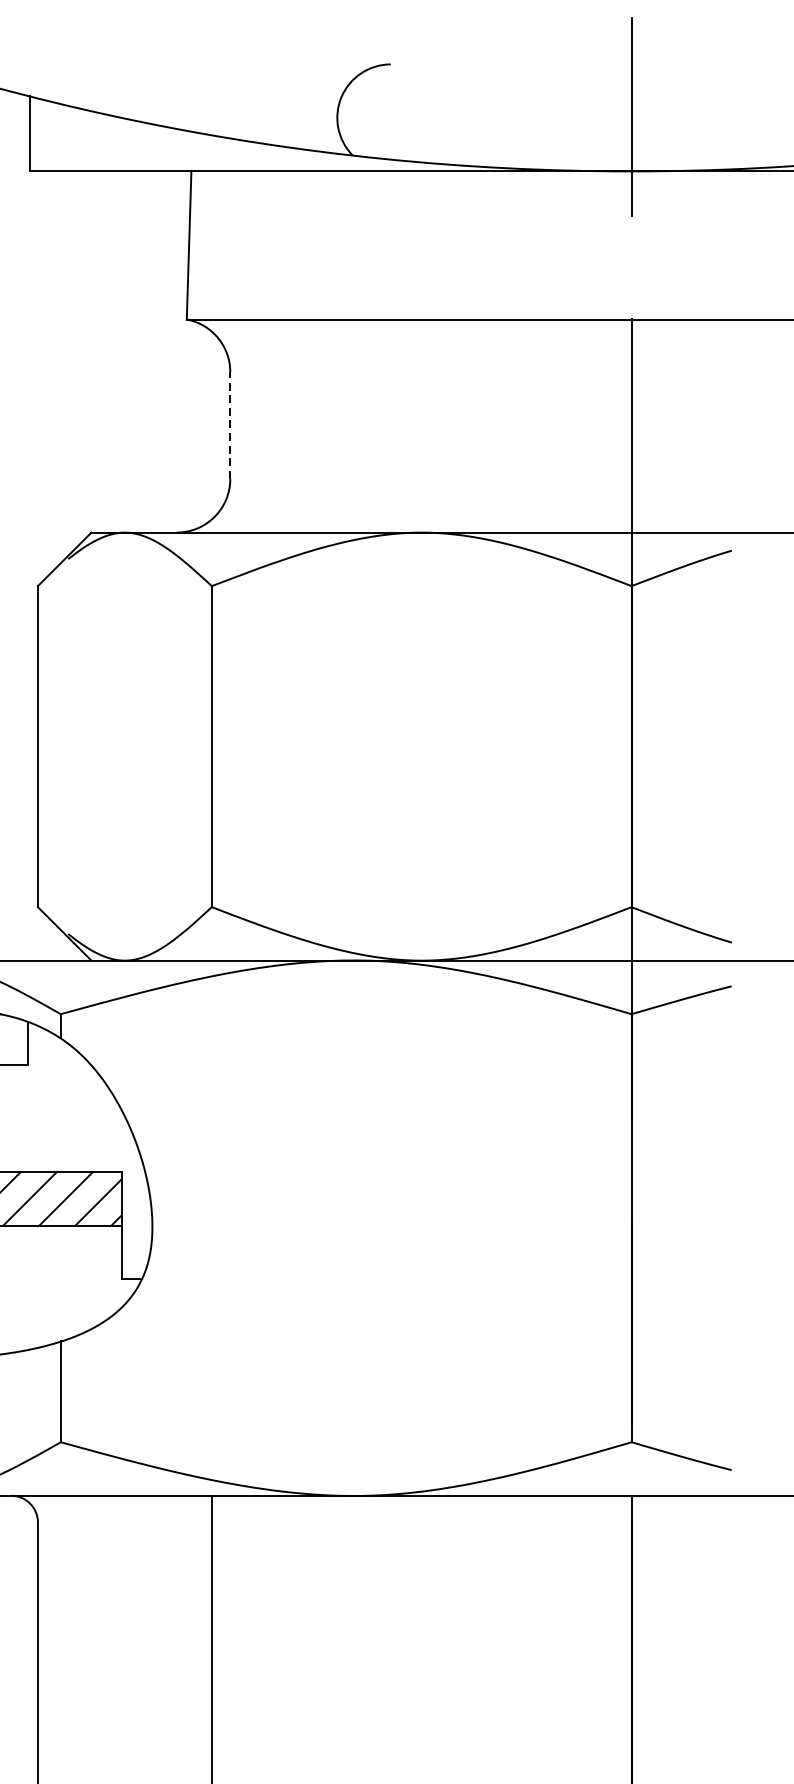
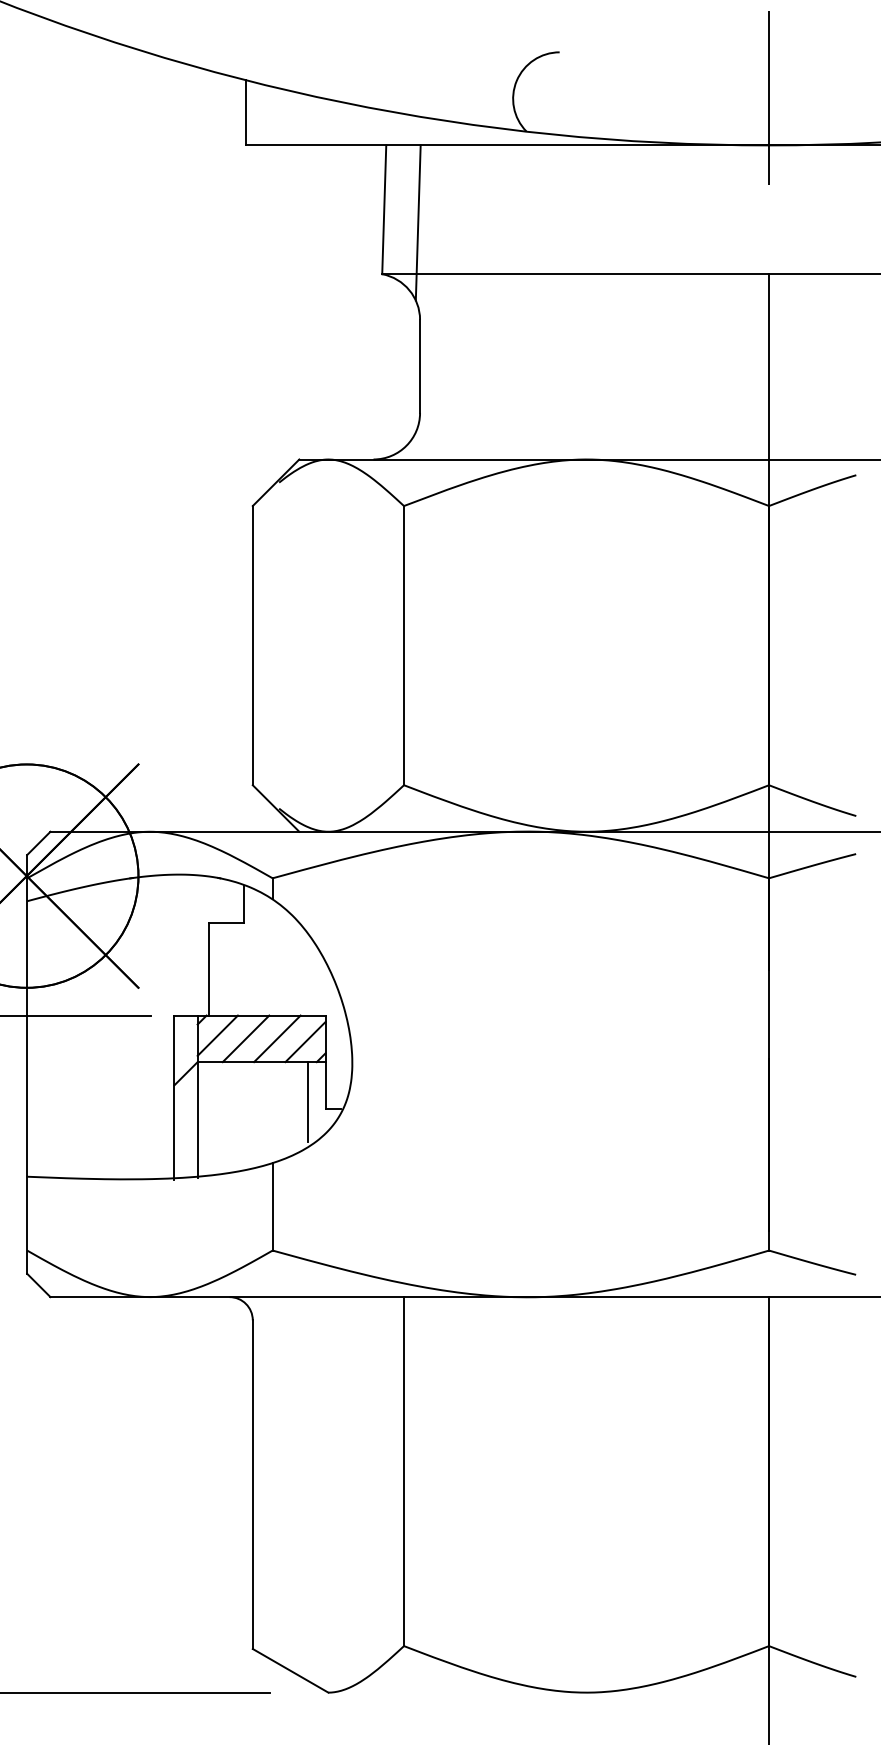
line: (227, 260) -> (417, 222), added
line: (230, 425) -> (420, 366), dashed -> solid
line: (102, 1271) -> (308, 1102), added

